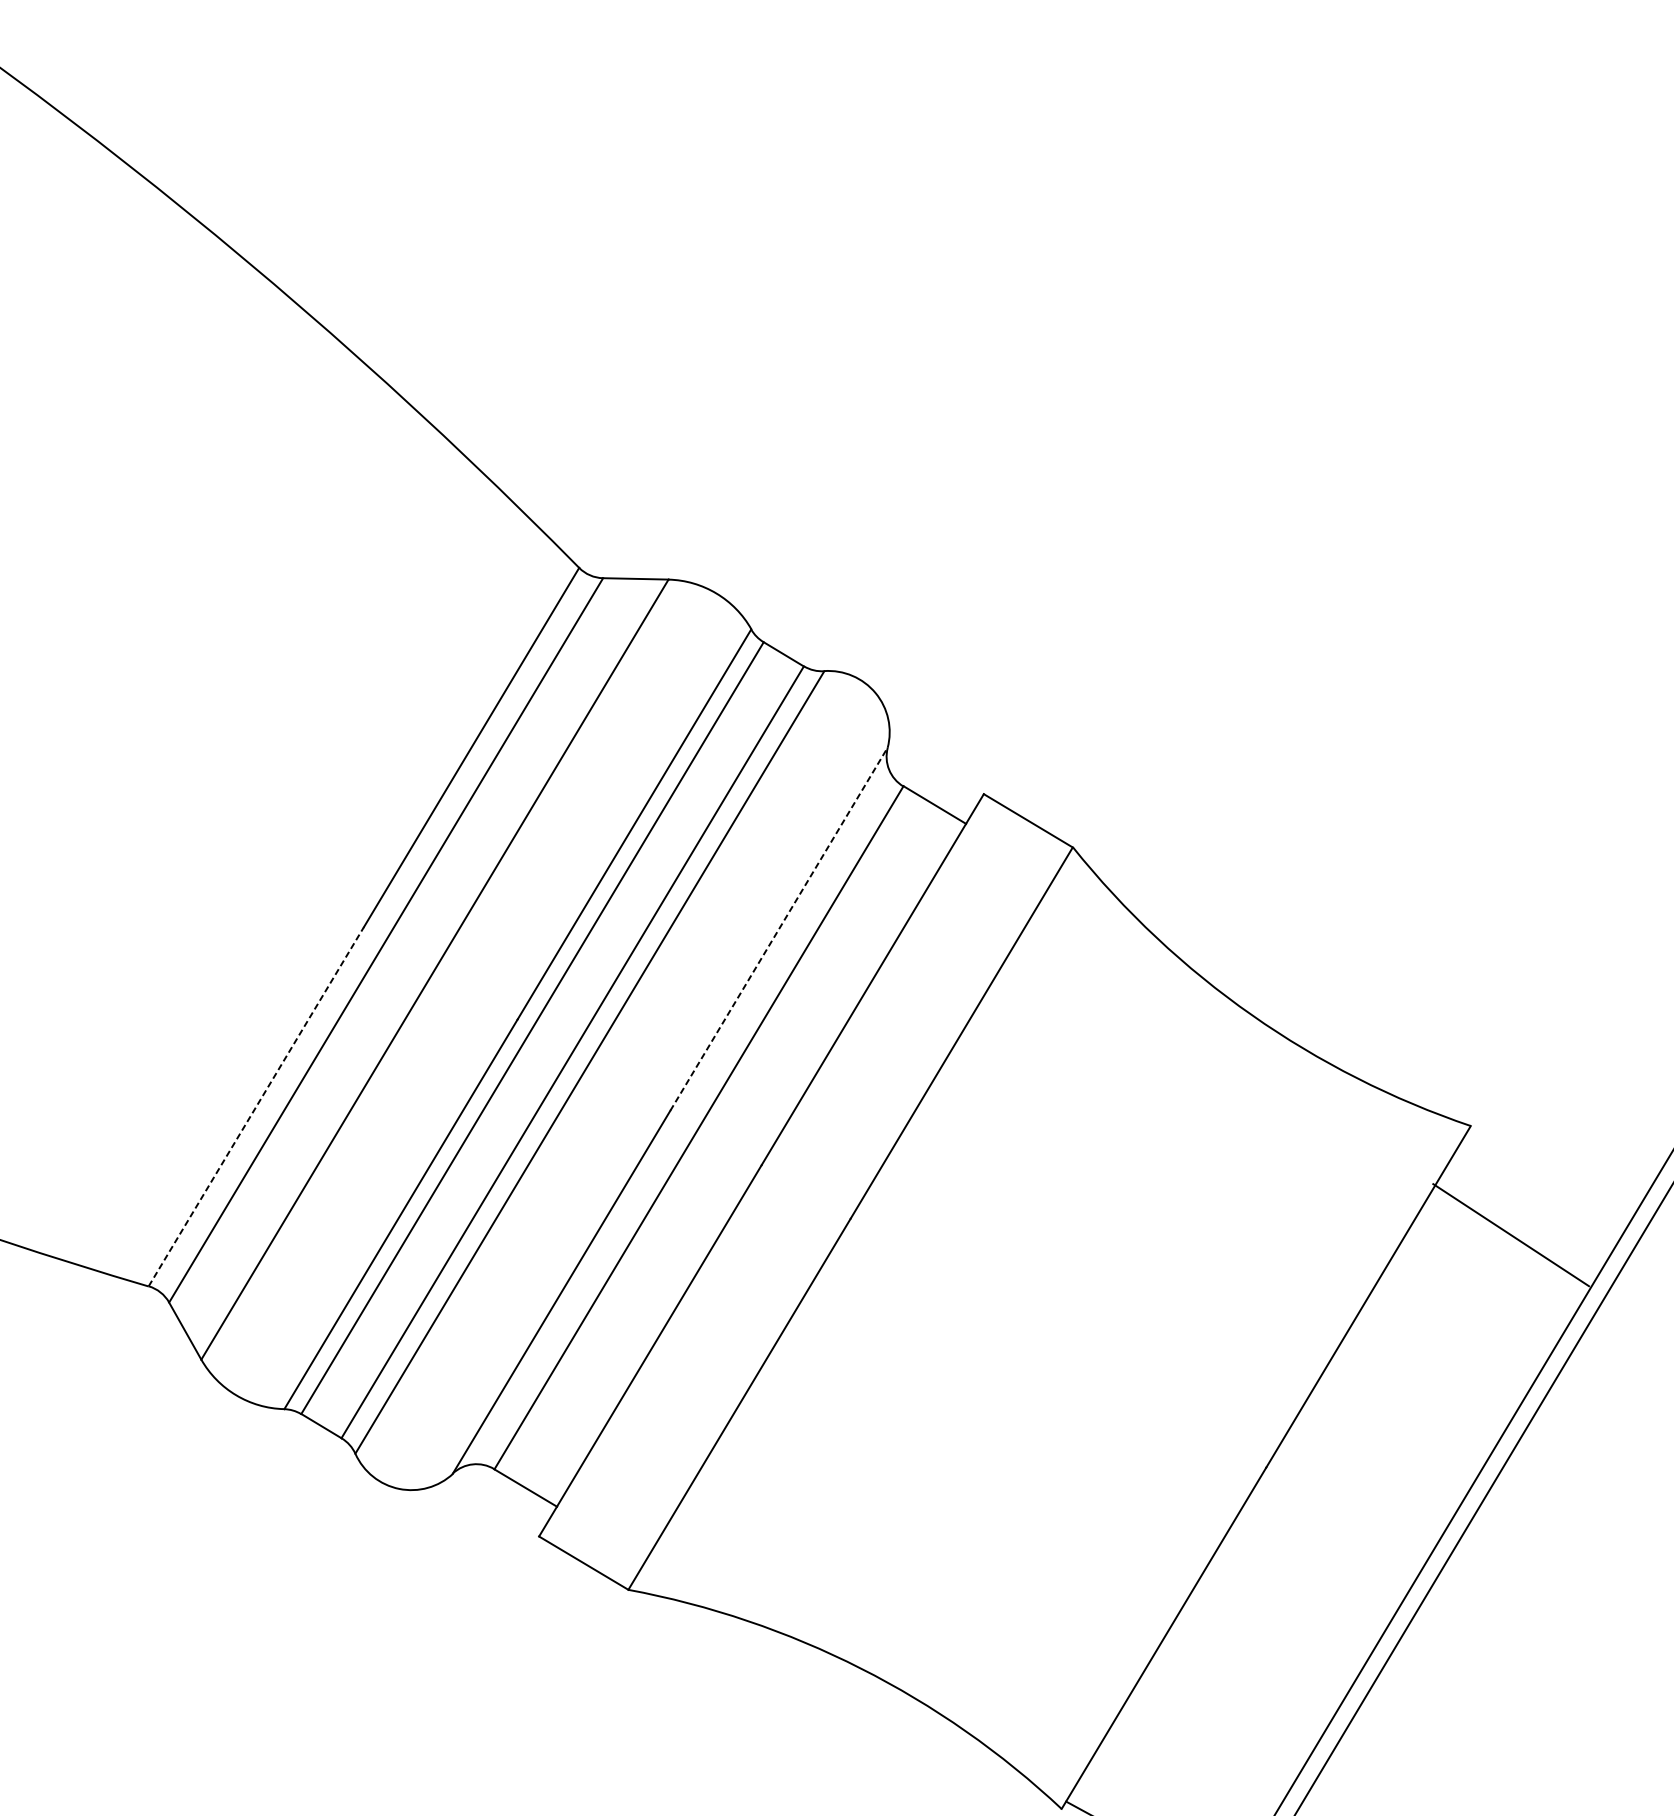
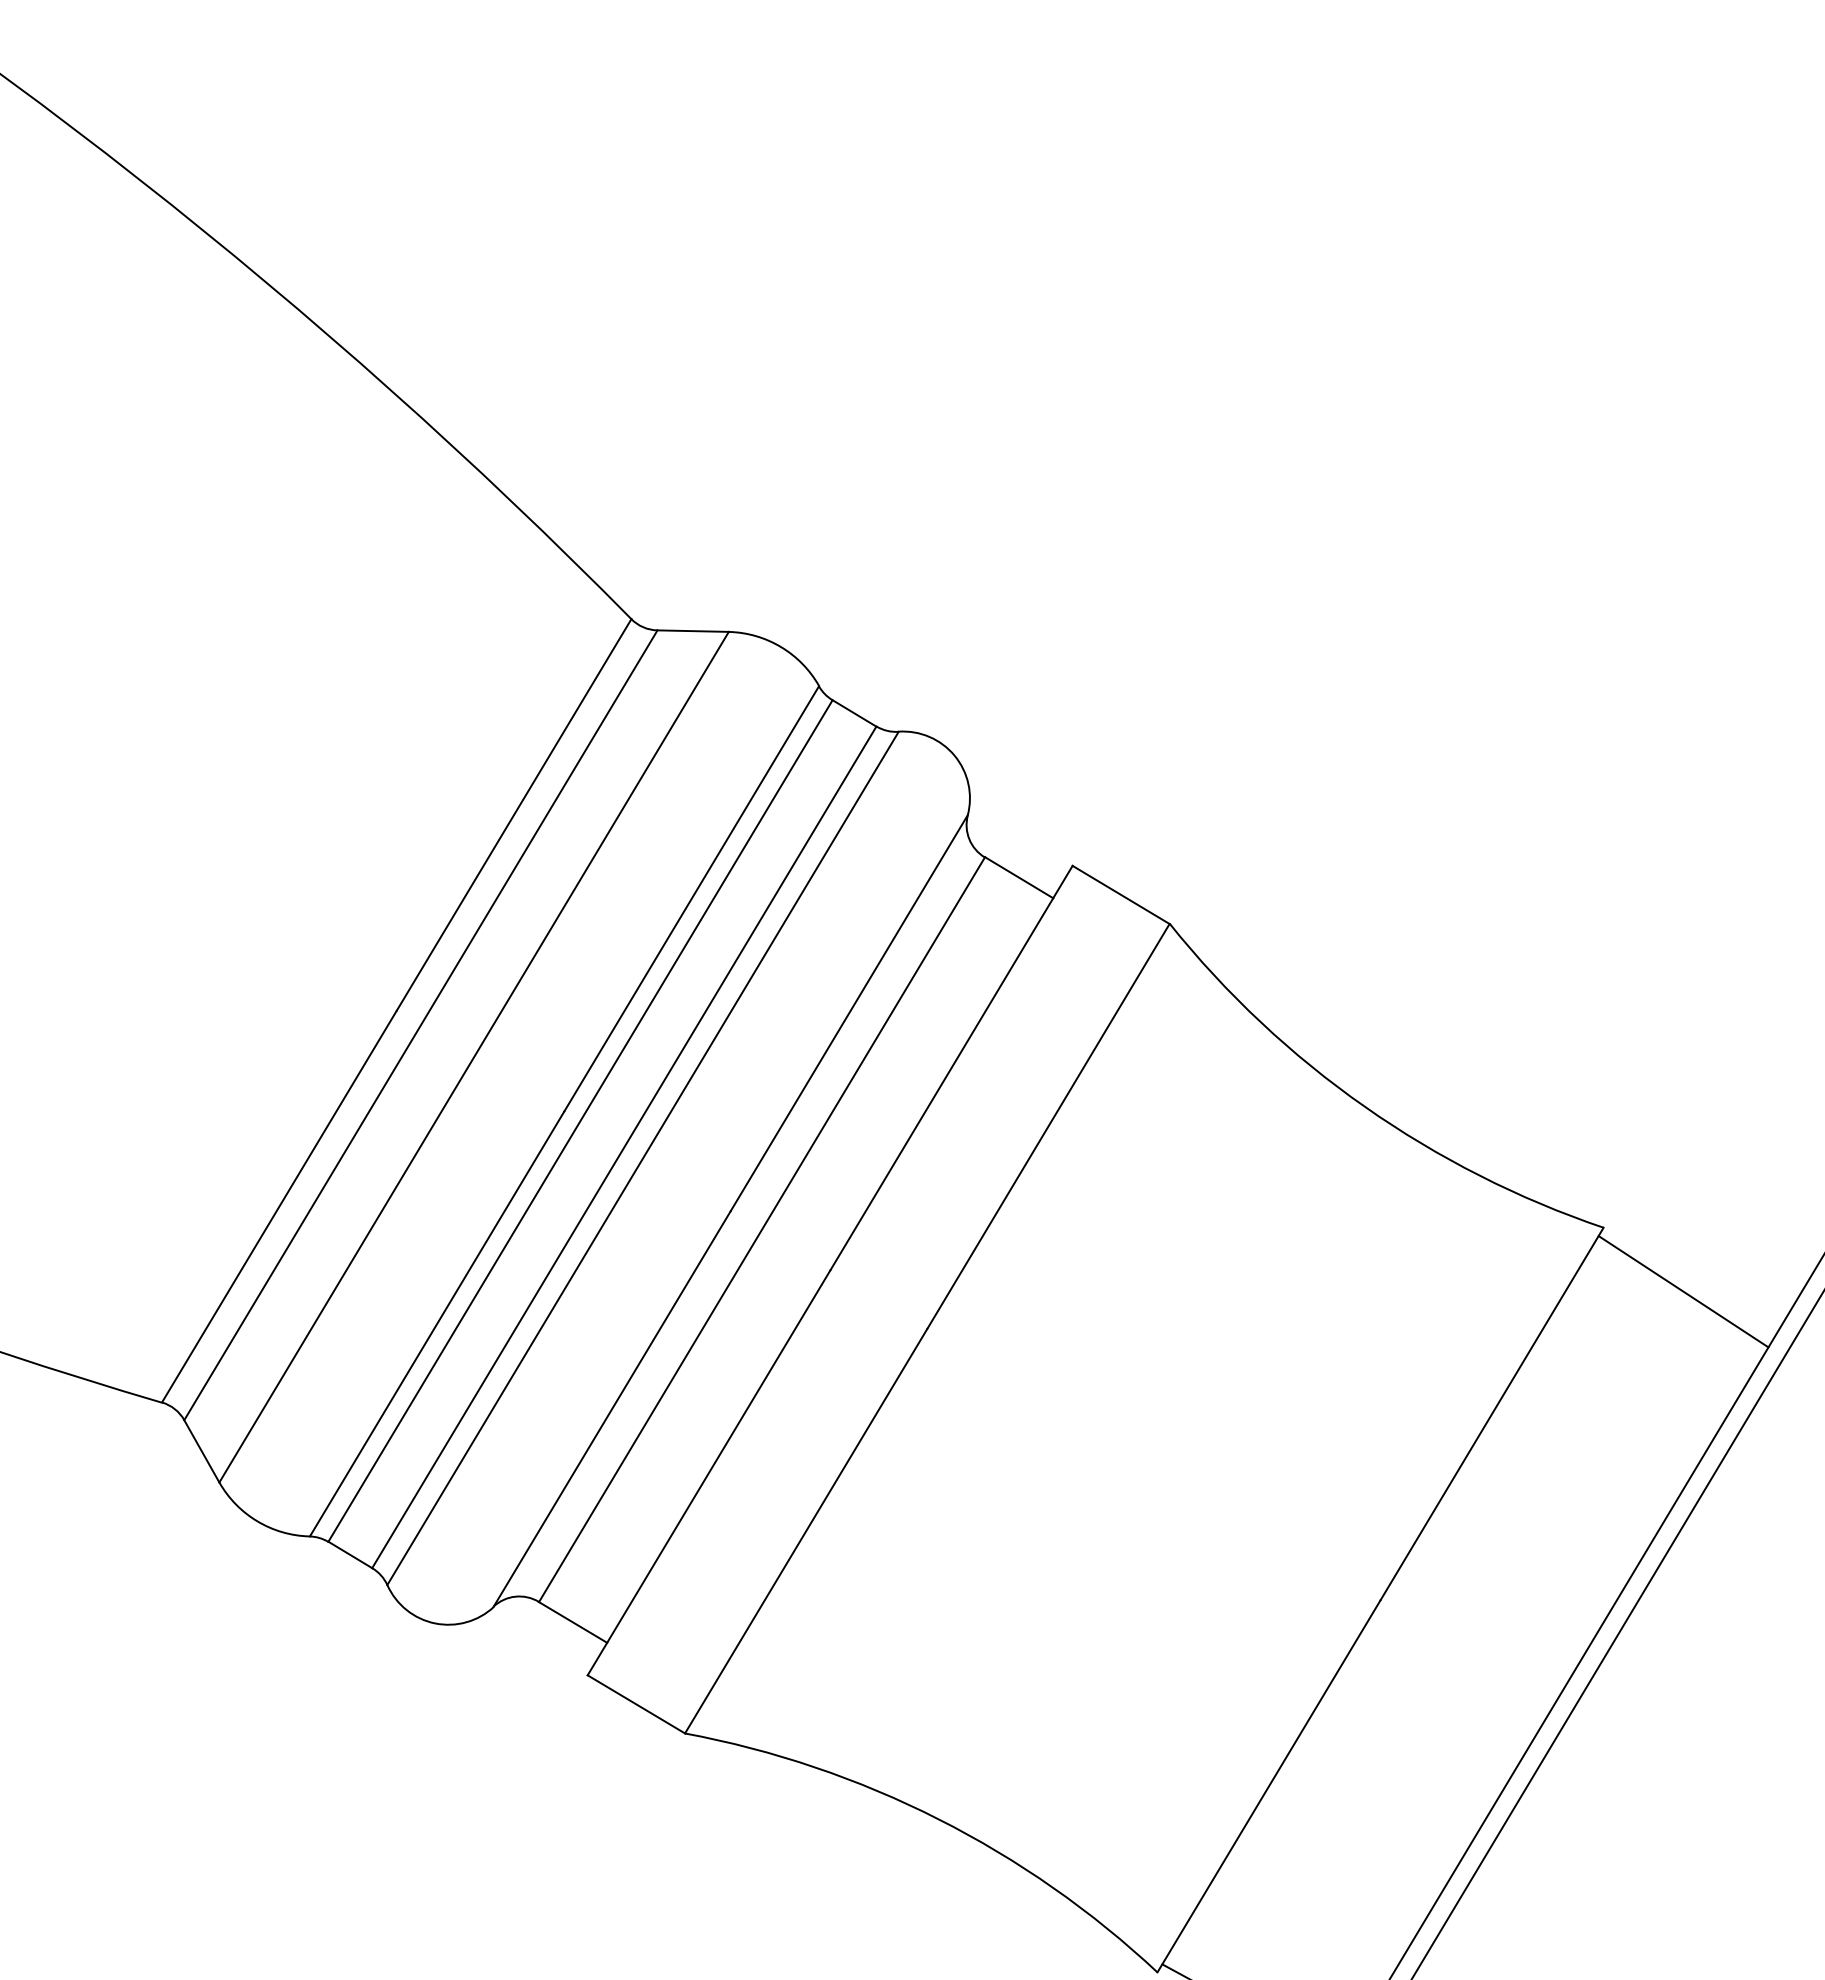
line: (779, 929) -> (849, 1013), dashed -> solid
line: (256, 1106) -> (279, 1206), dashed -> solid
line: (1511, 1234) -> (1683, 1291), moved

